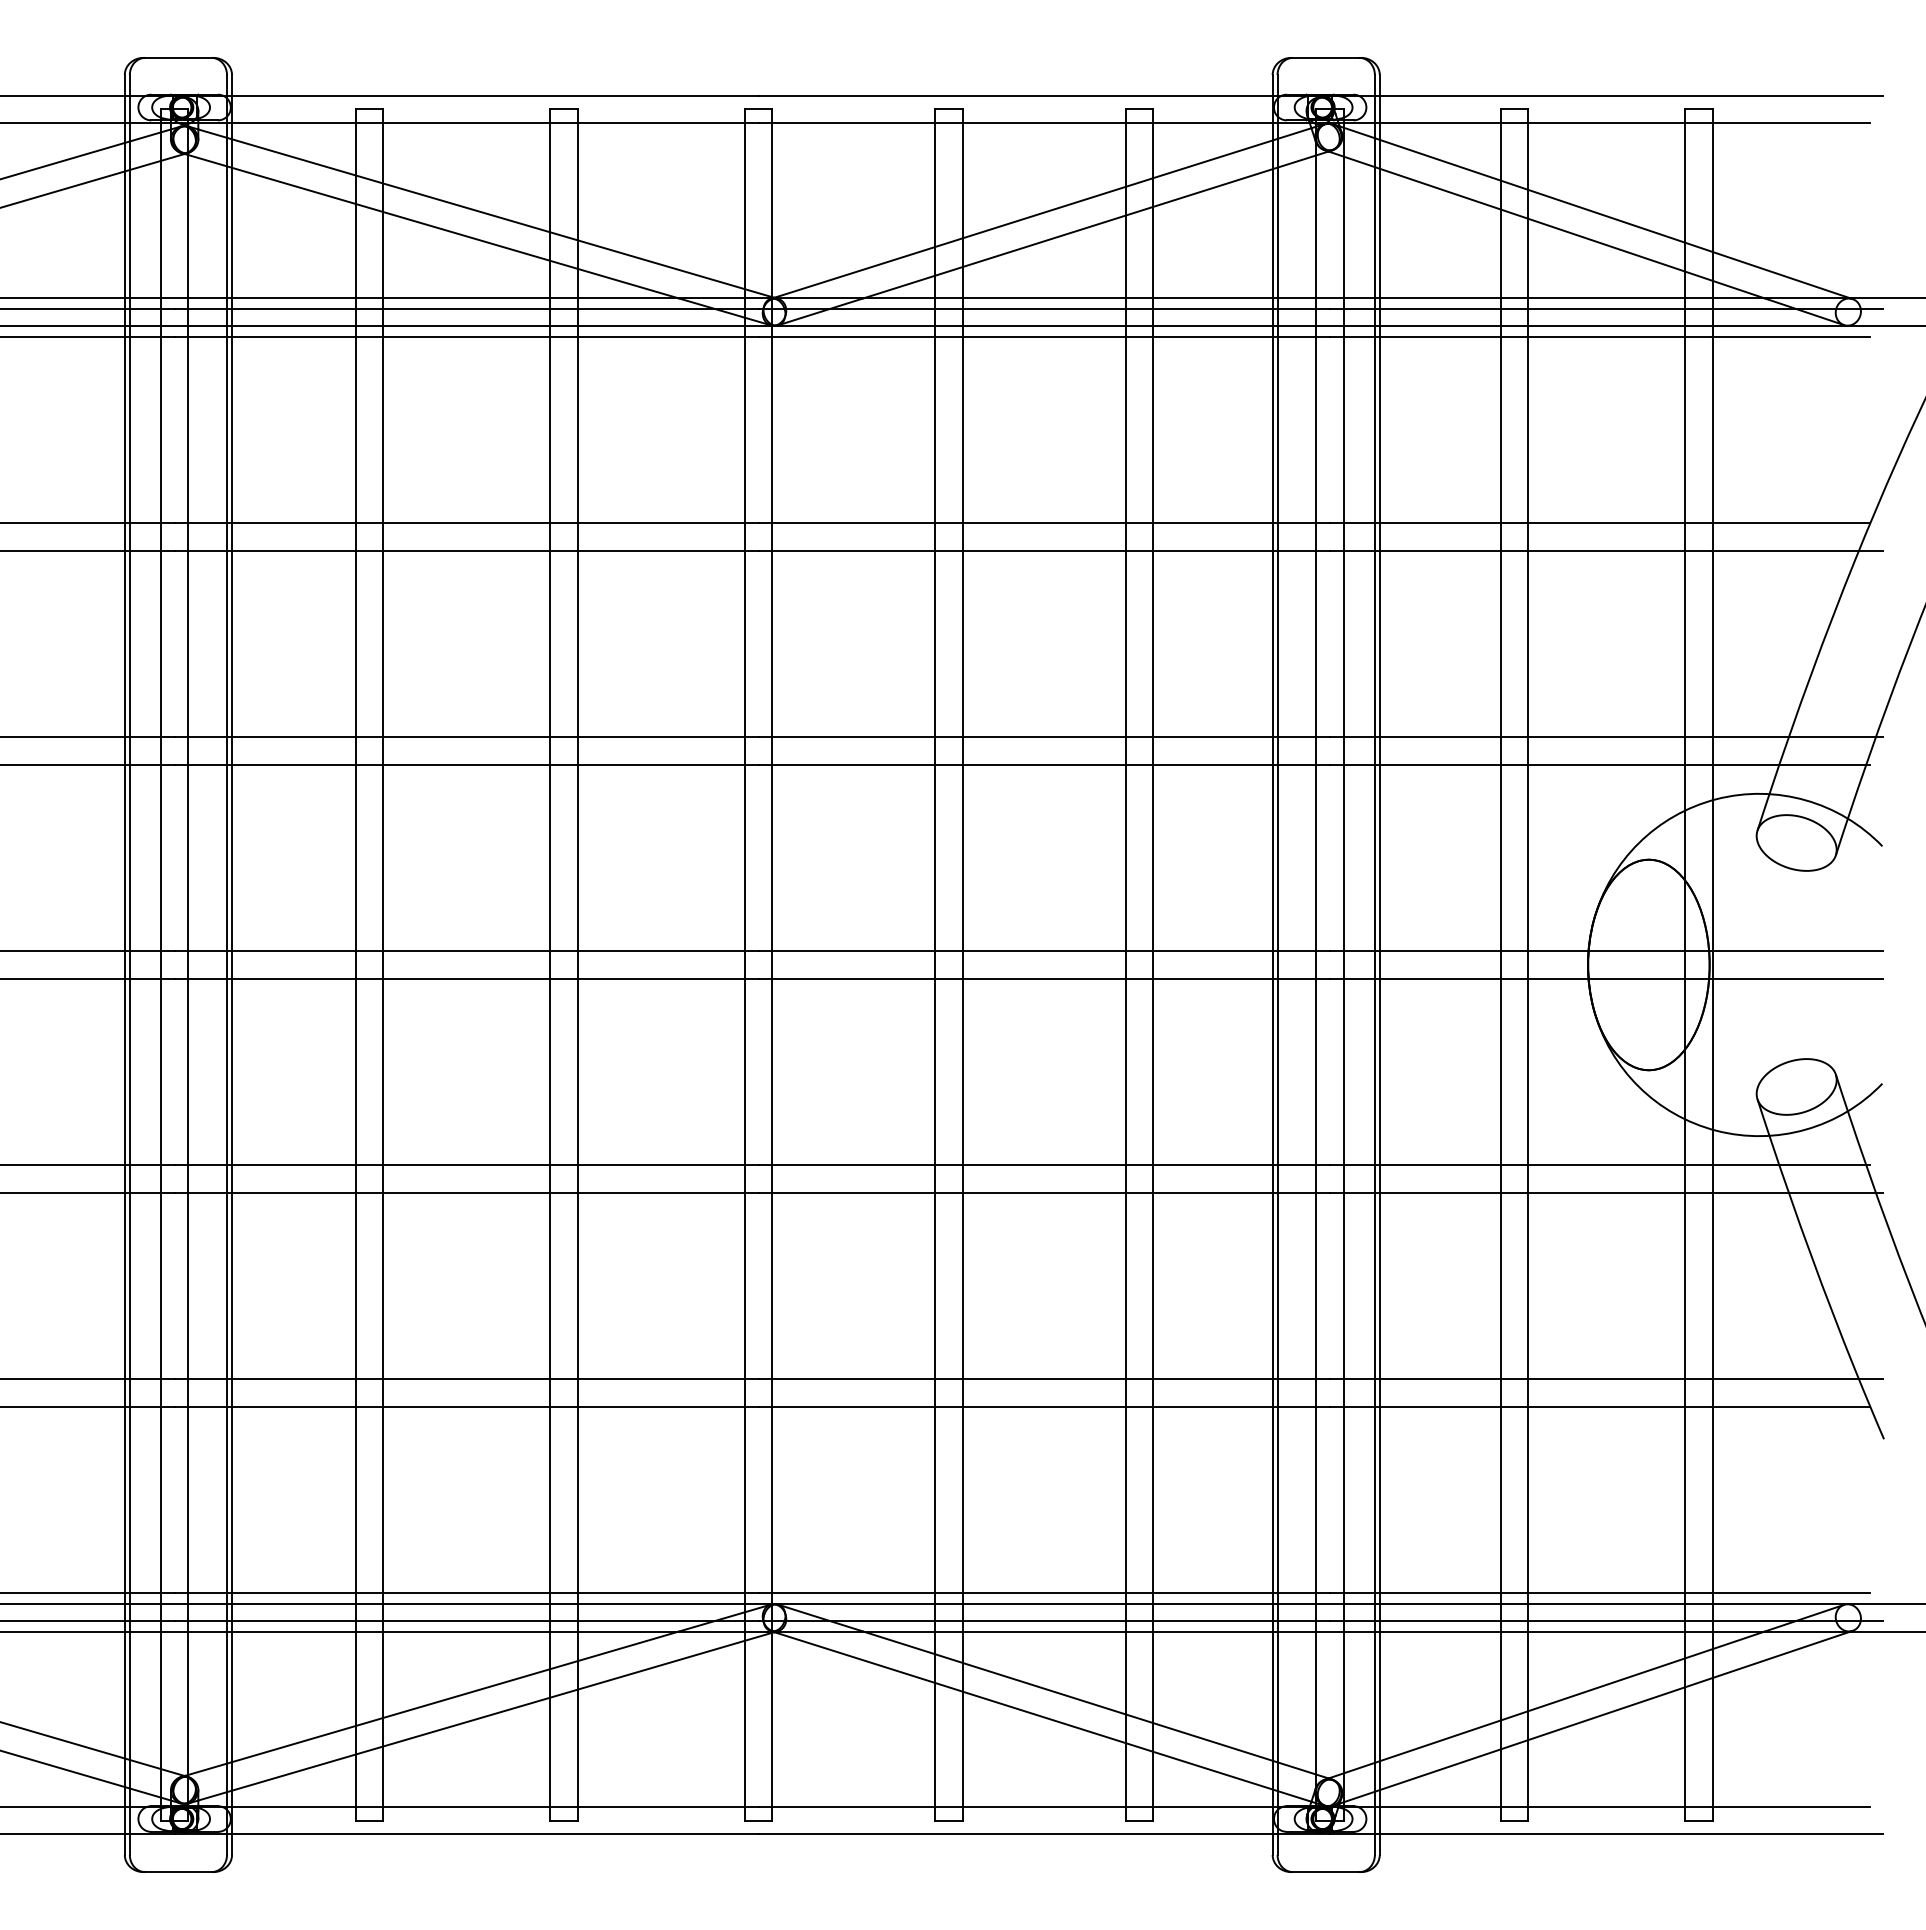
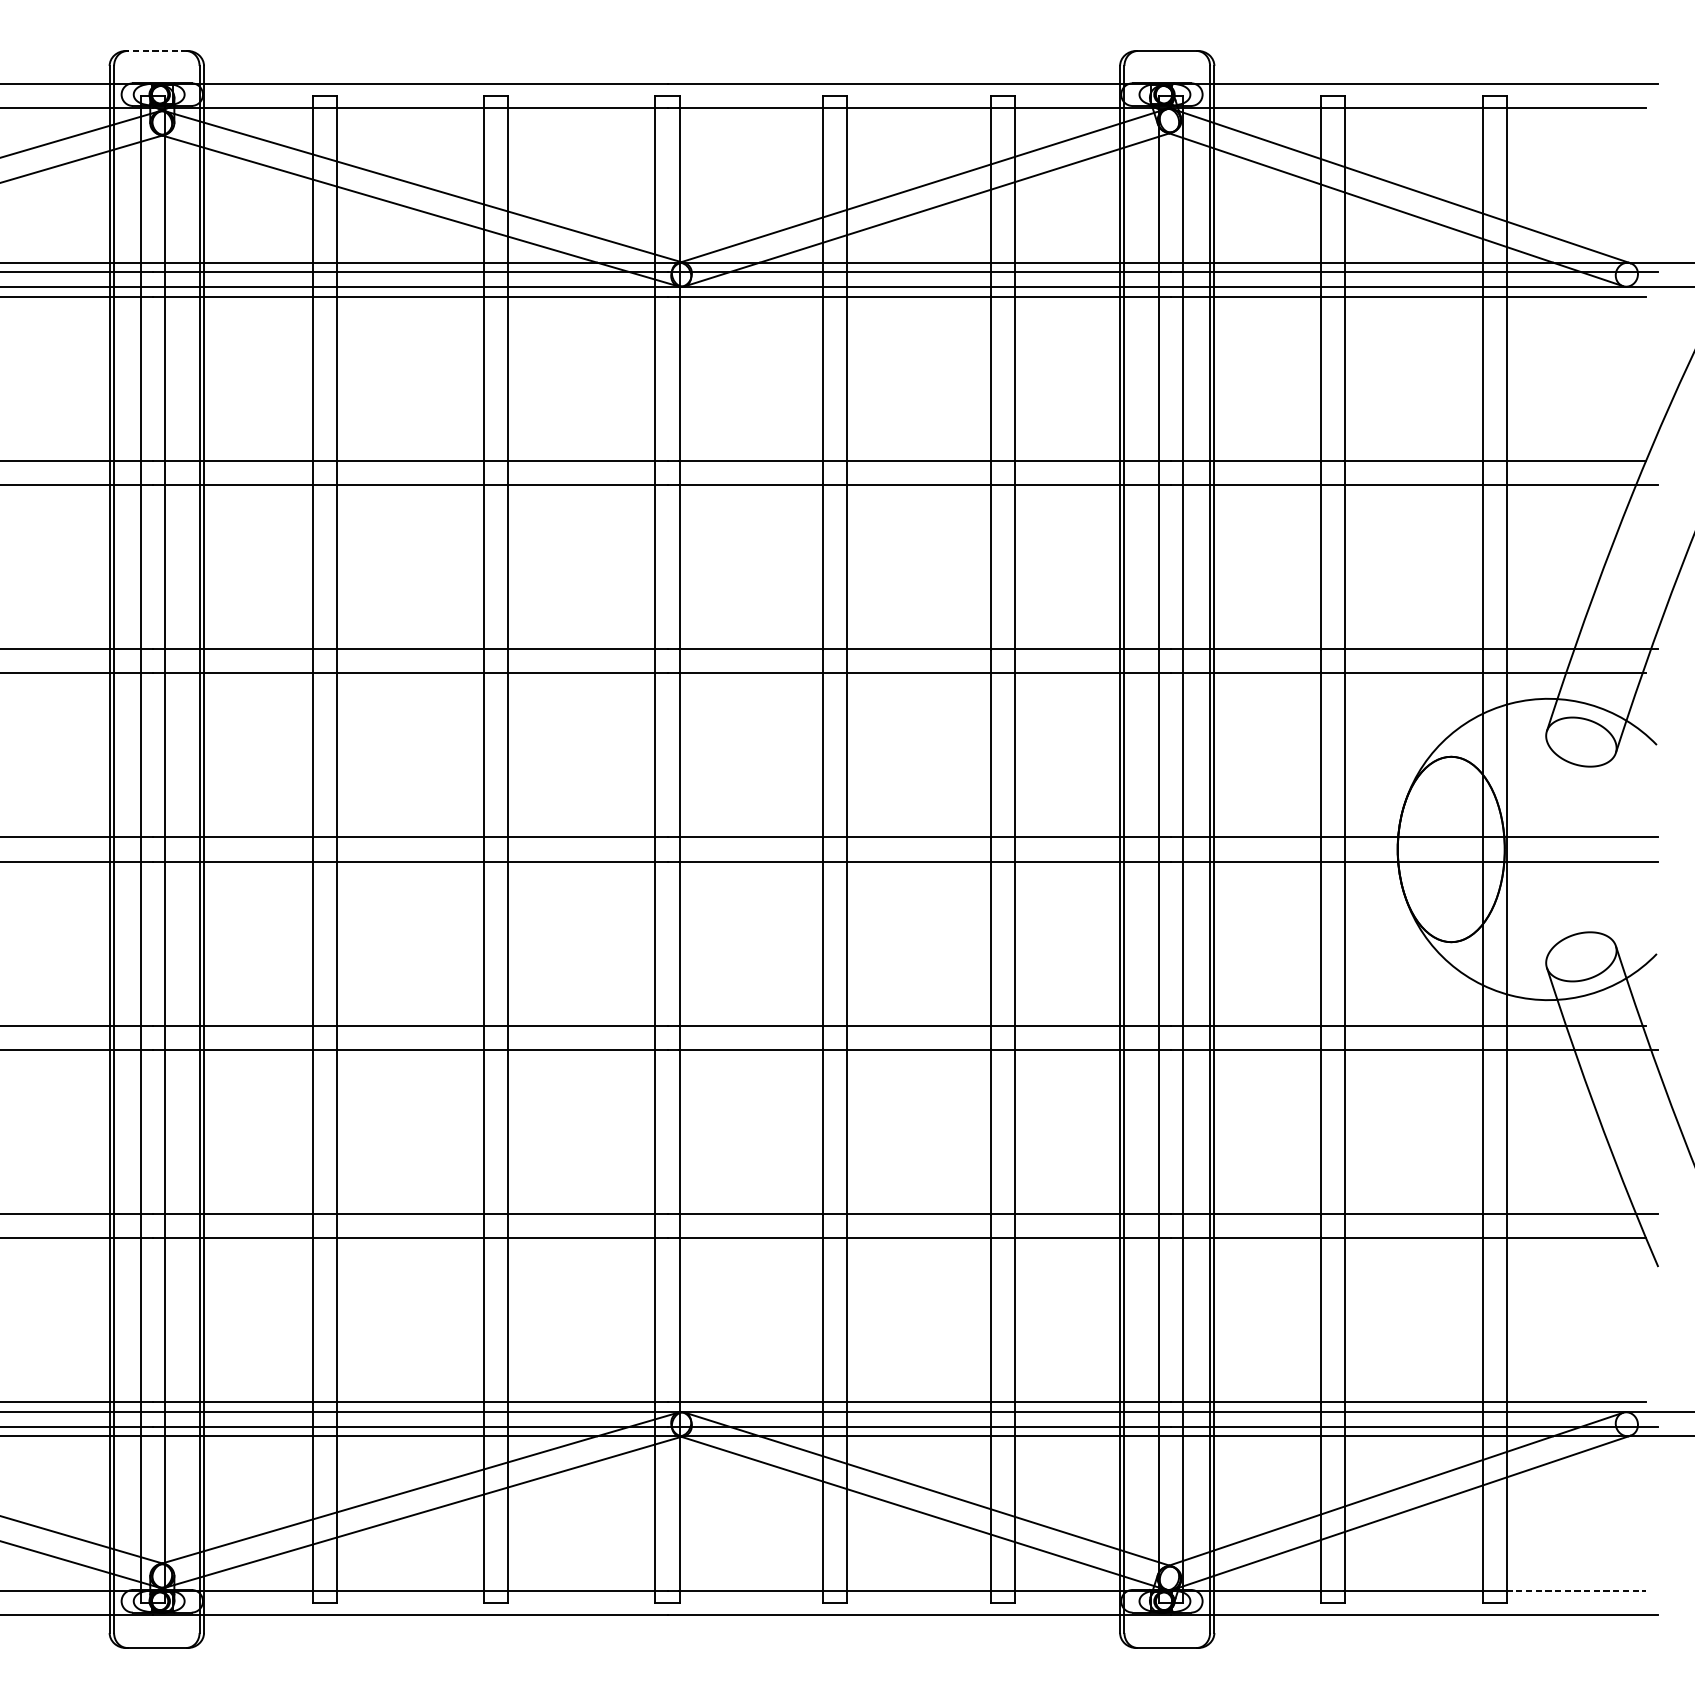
line: (178, 57) -> (156, 50), solid -> dashed
line: (1791, 1807) -> (1576, 1591), solid -> dashed

